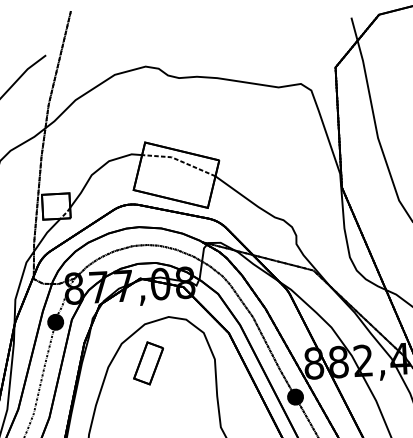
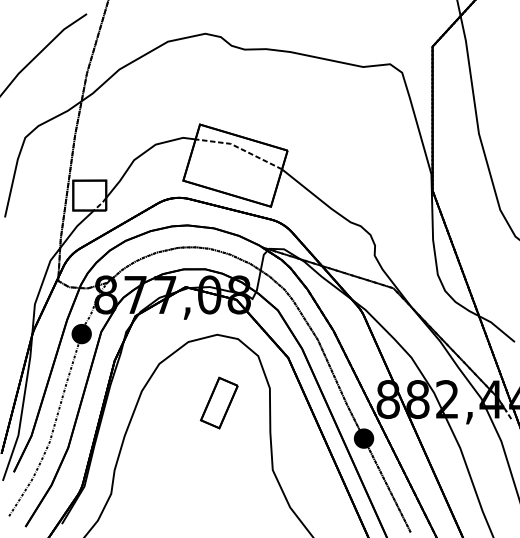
part: (147, 362) -> (218, 402), moved

